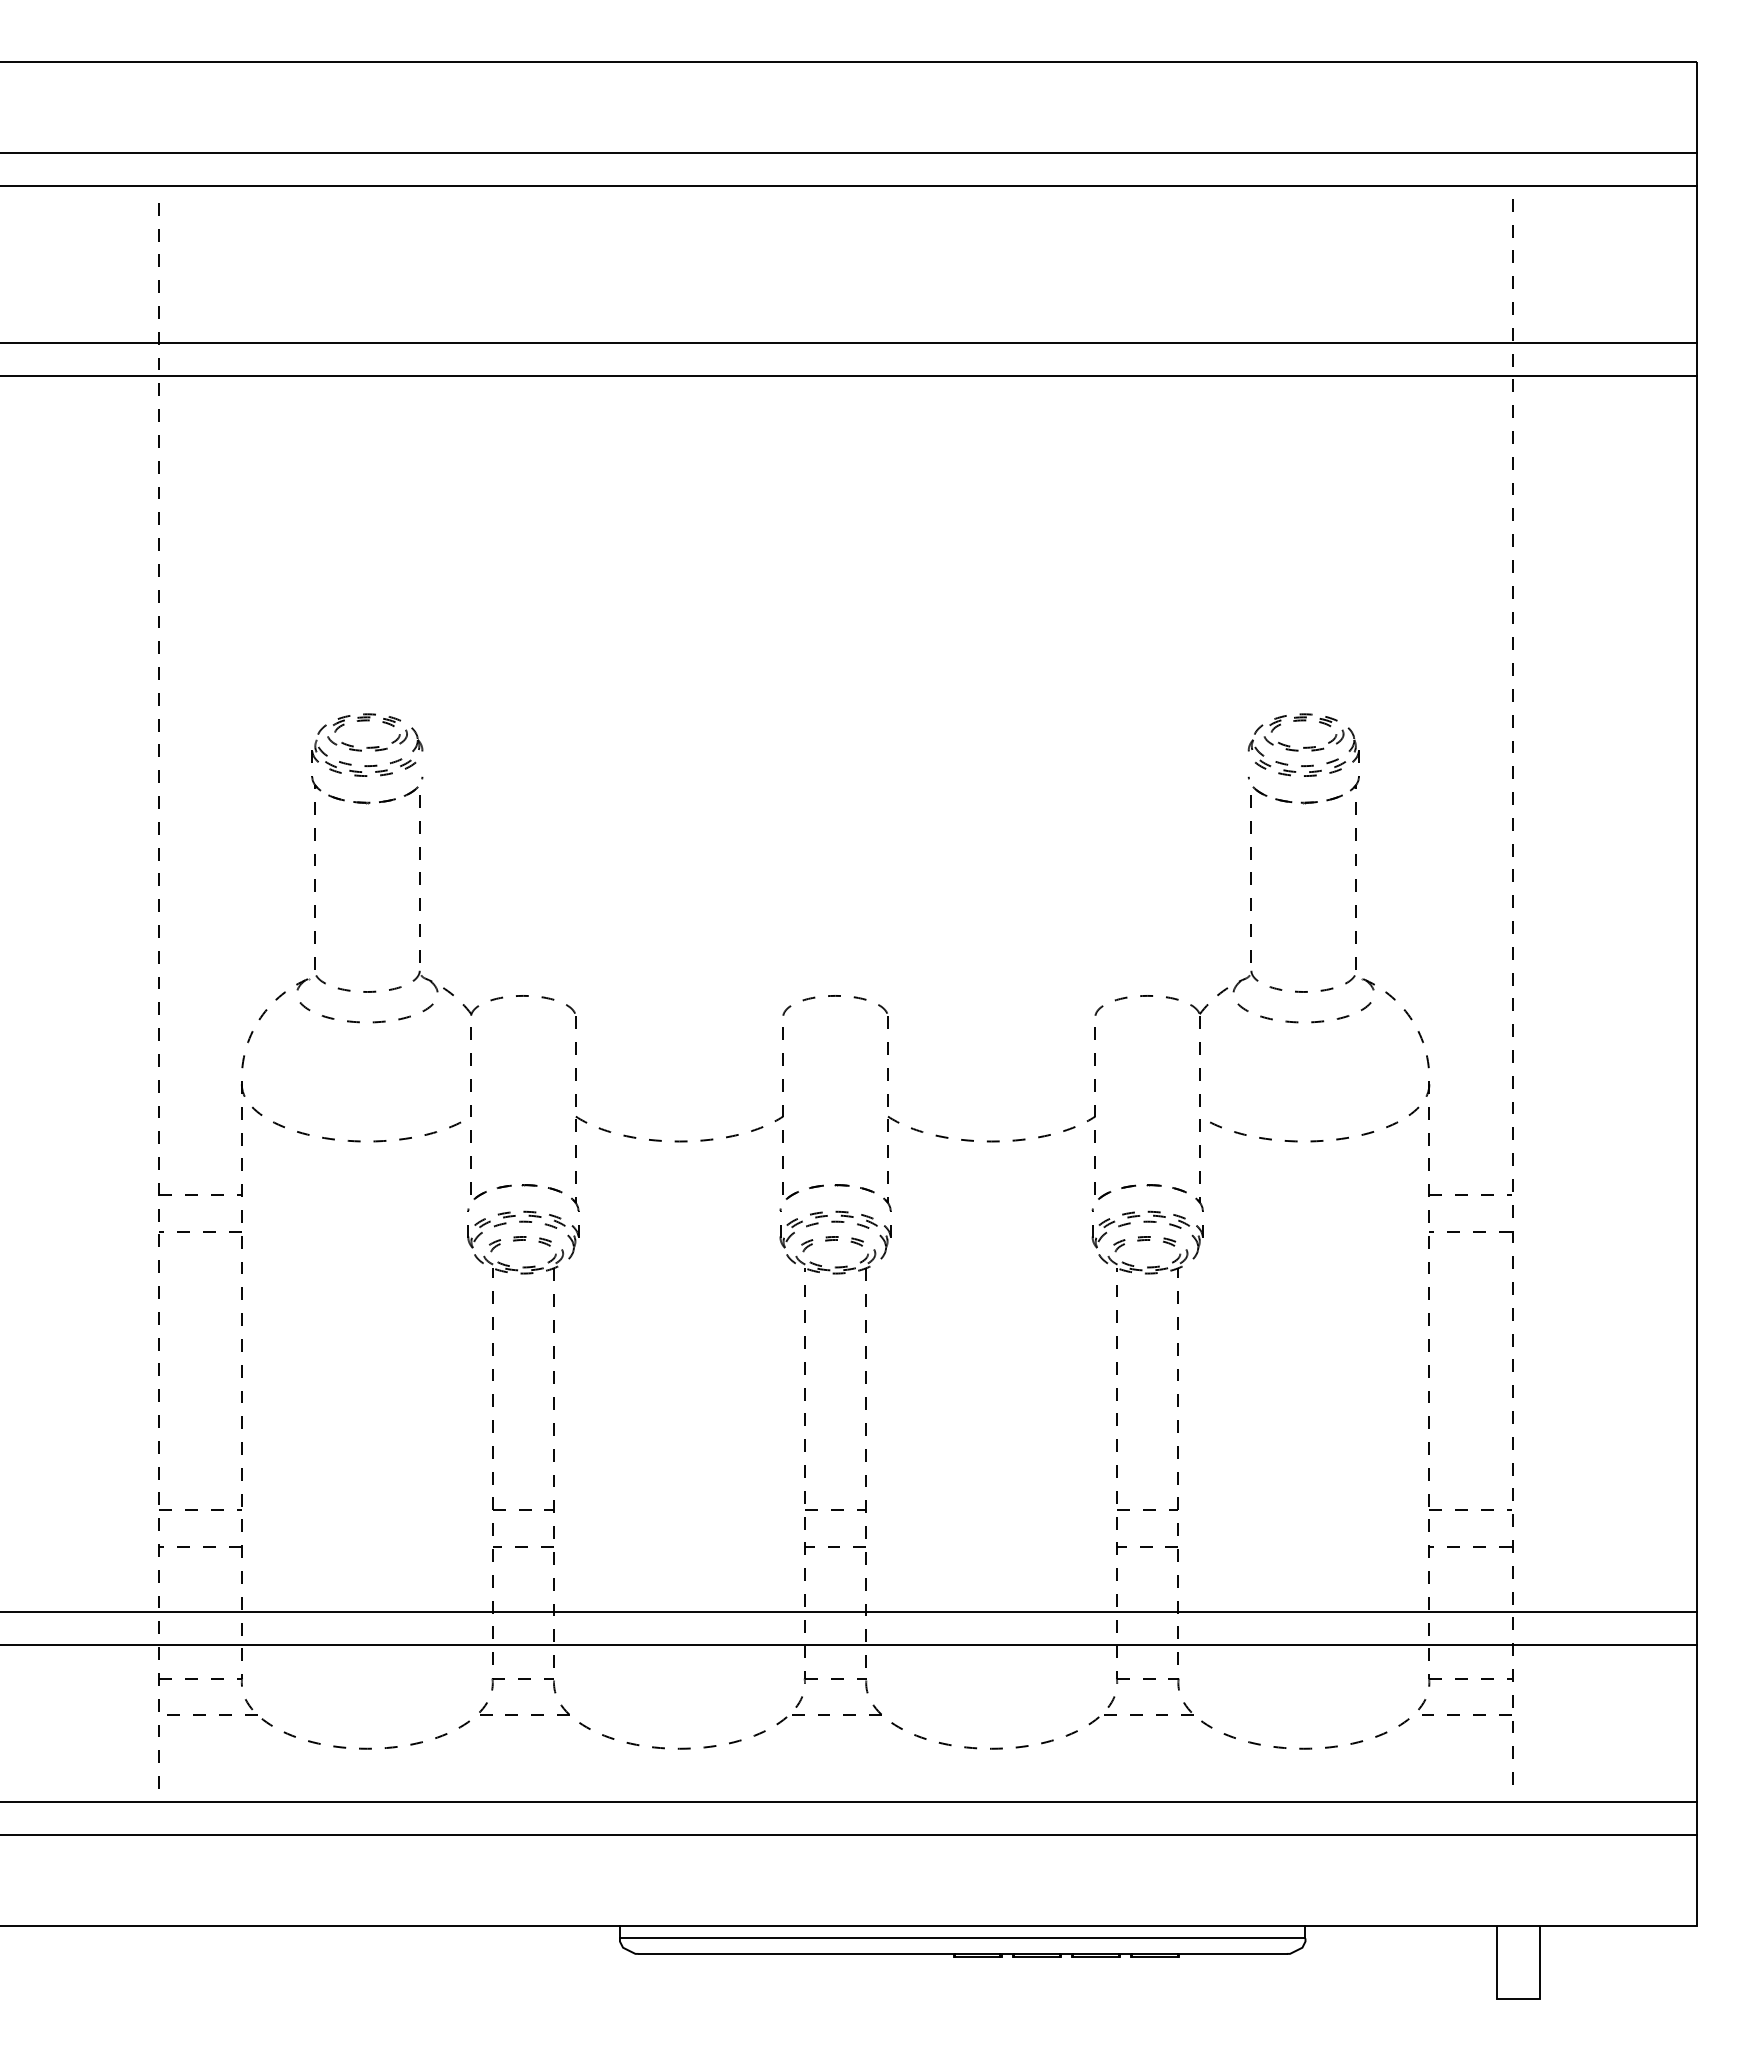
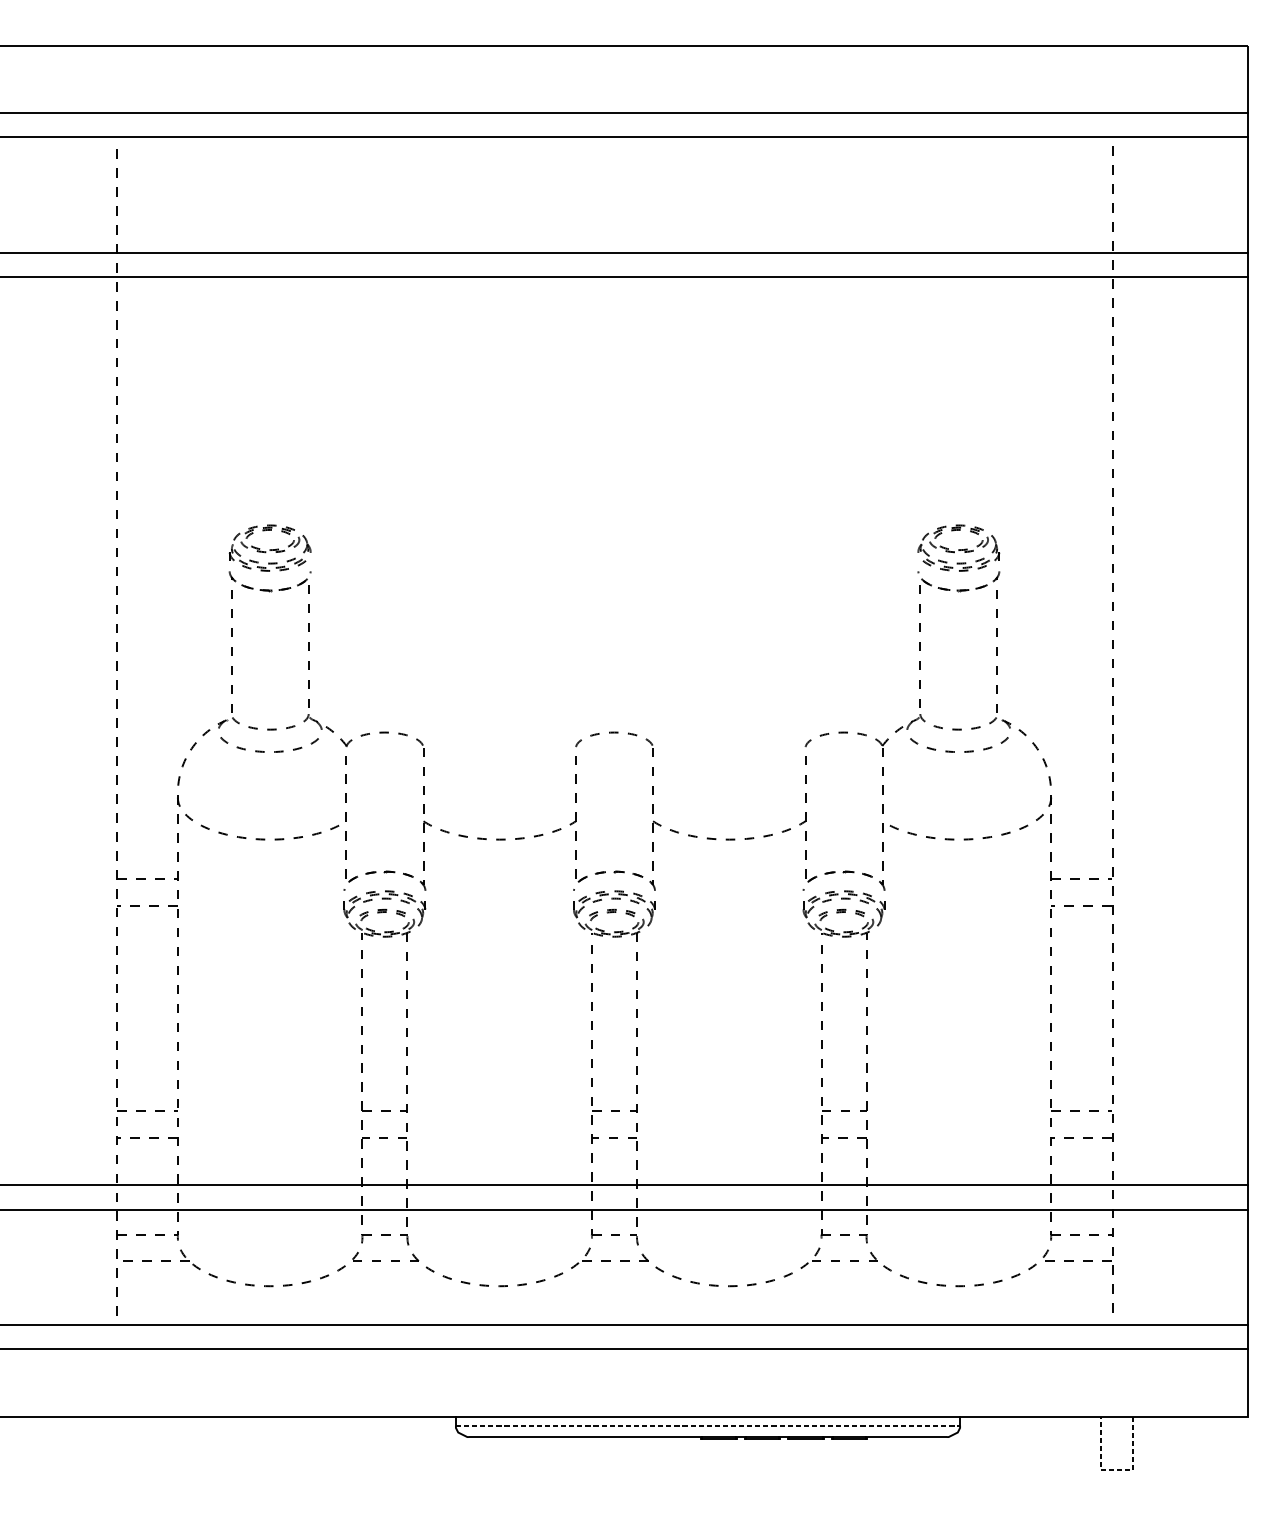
line: (962, 1938) -> (707, 1425), solid -> dashed
line: (1518, 1999) -> (1116, 1470), solid -> dashed

